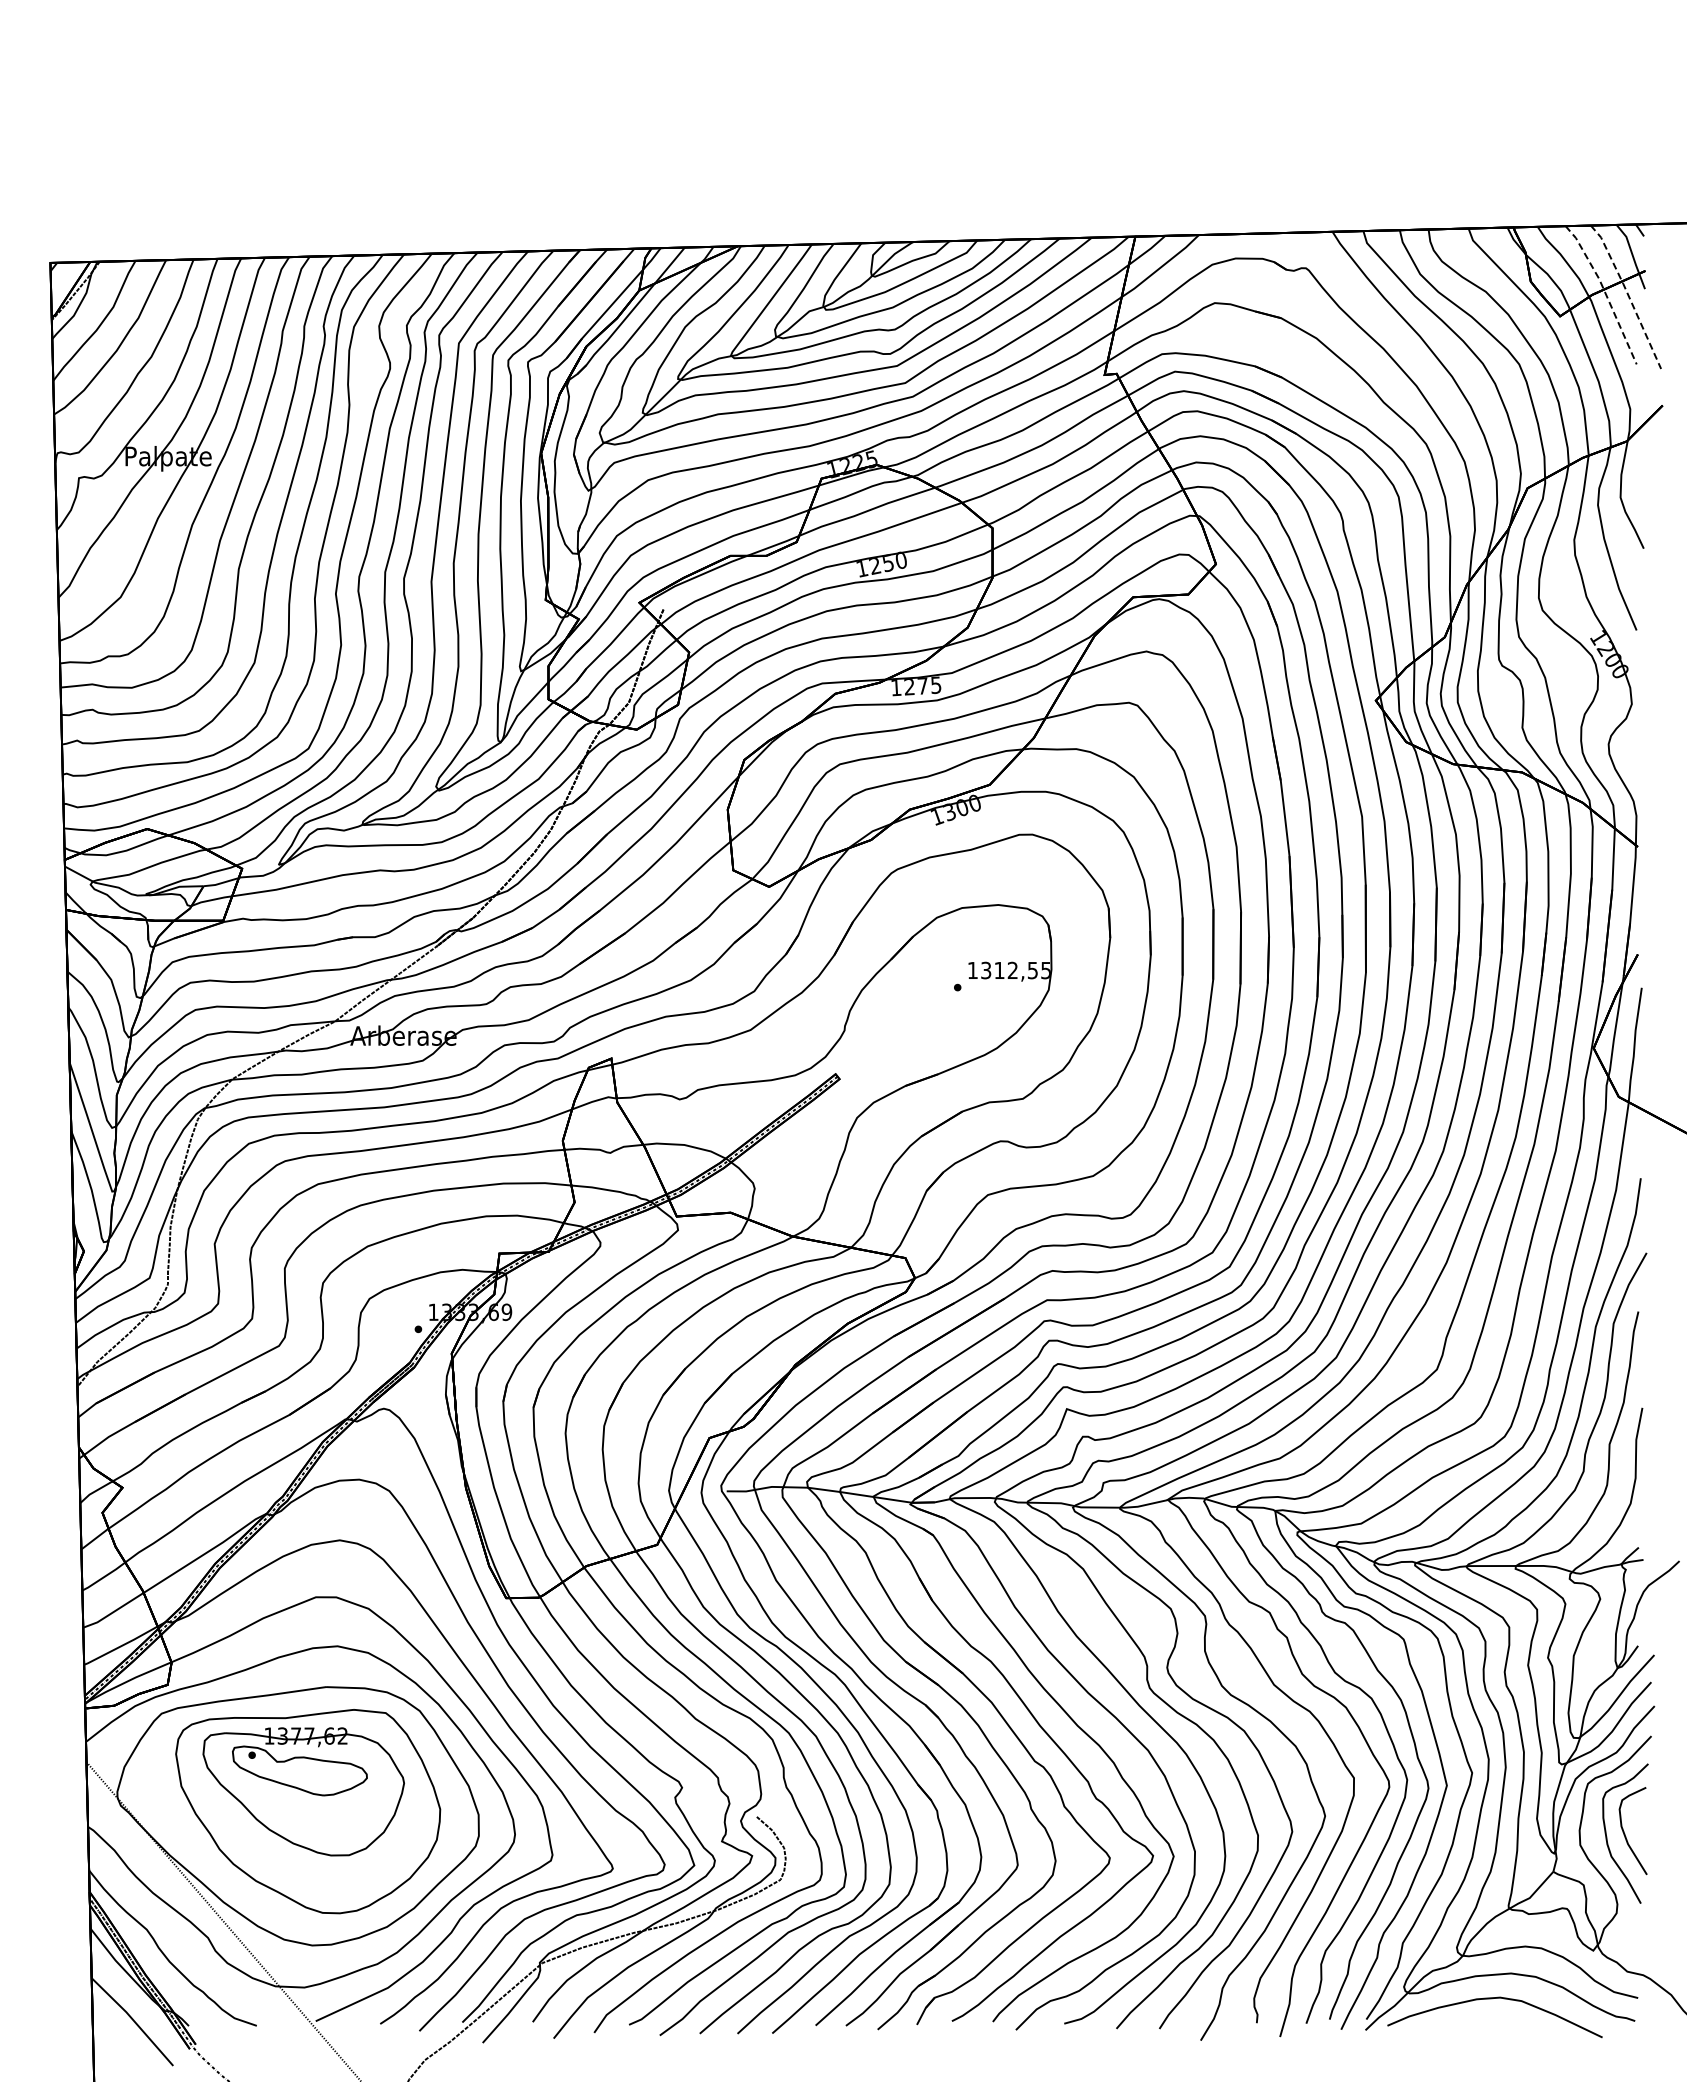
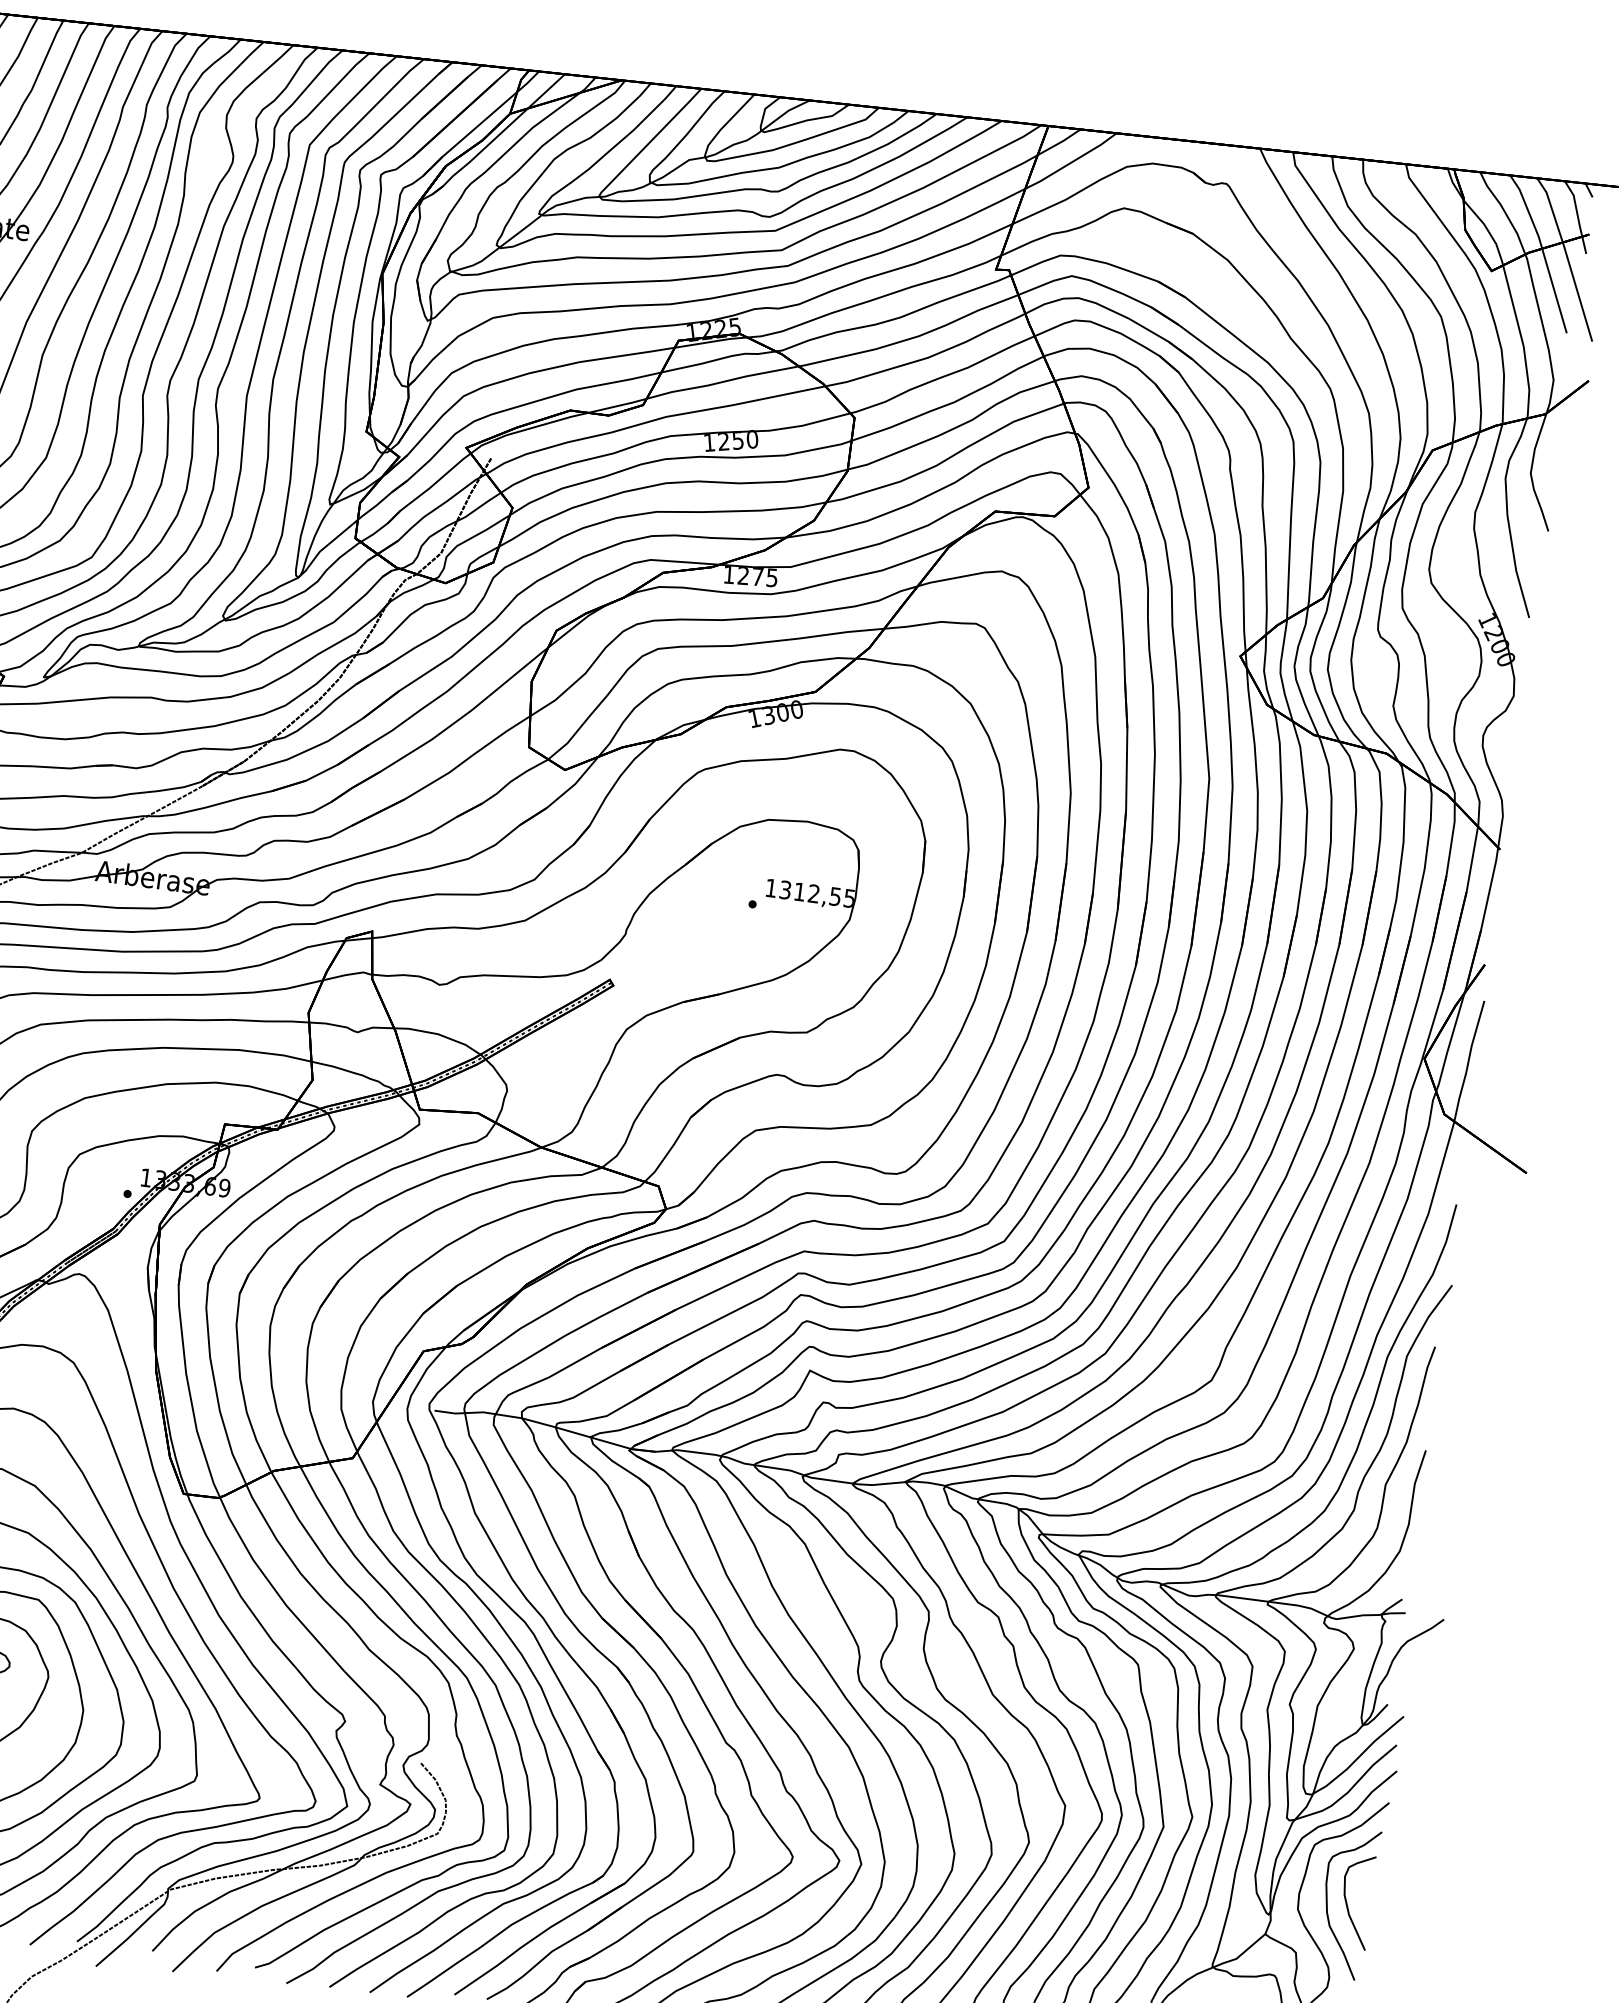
line: (1604, 291) -> (1542, 250), dashed -> solid
line: (1628, 294) -> (1567, 257), dashed -> solid

